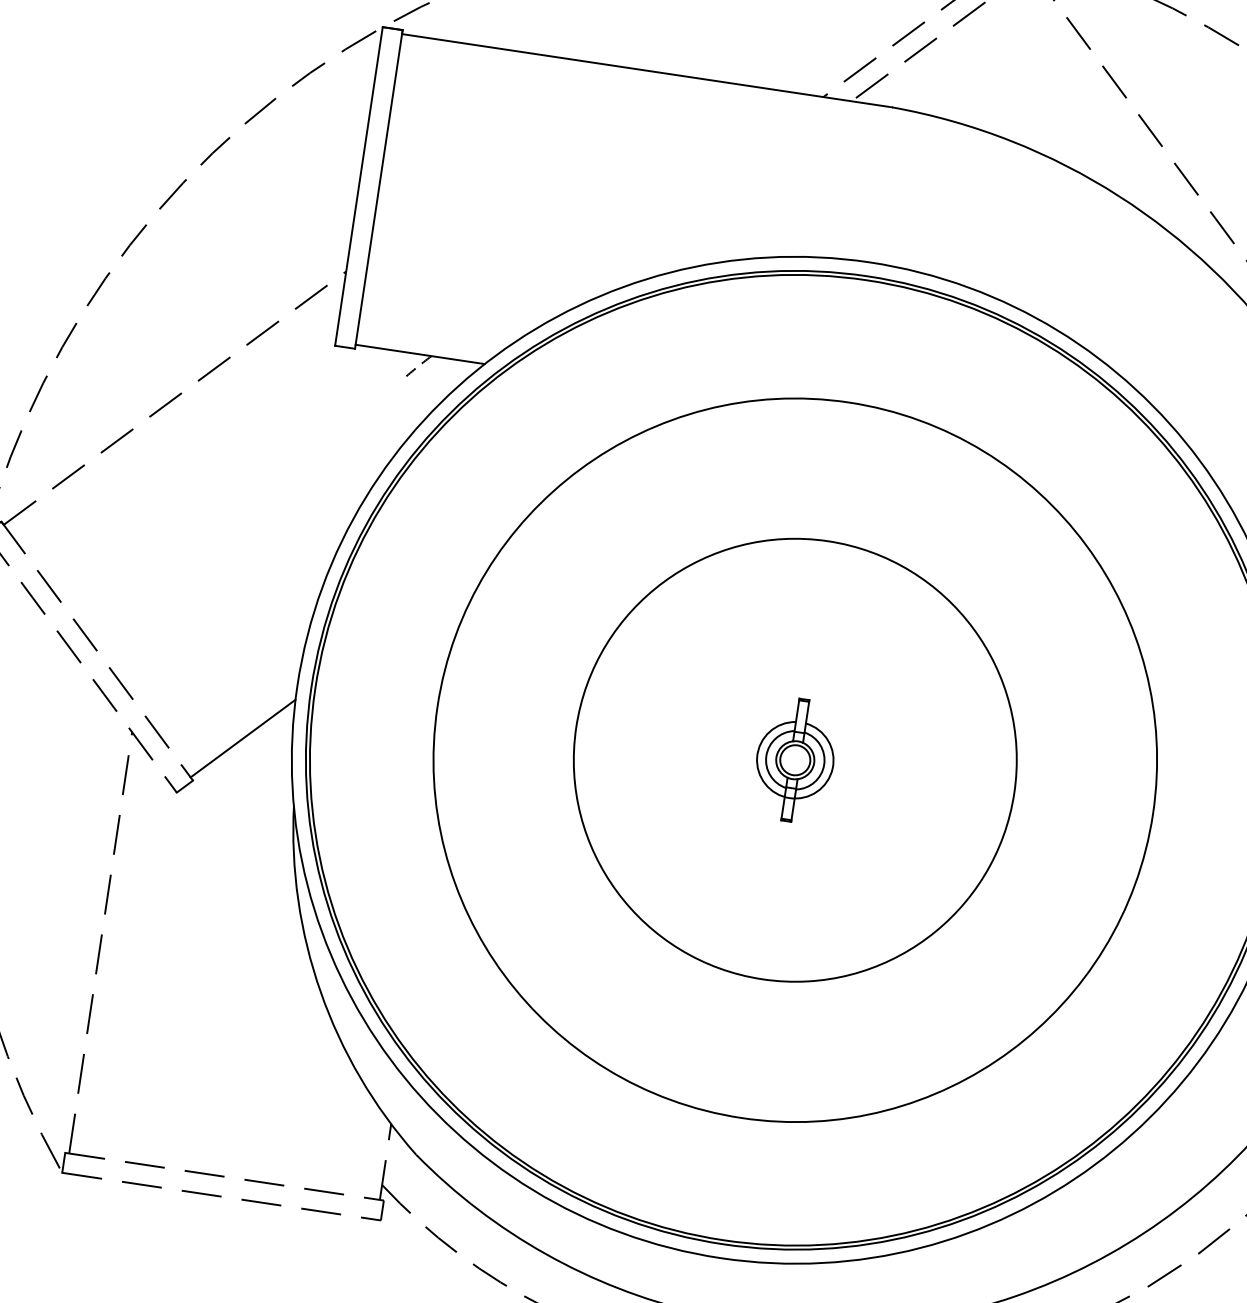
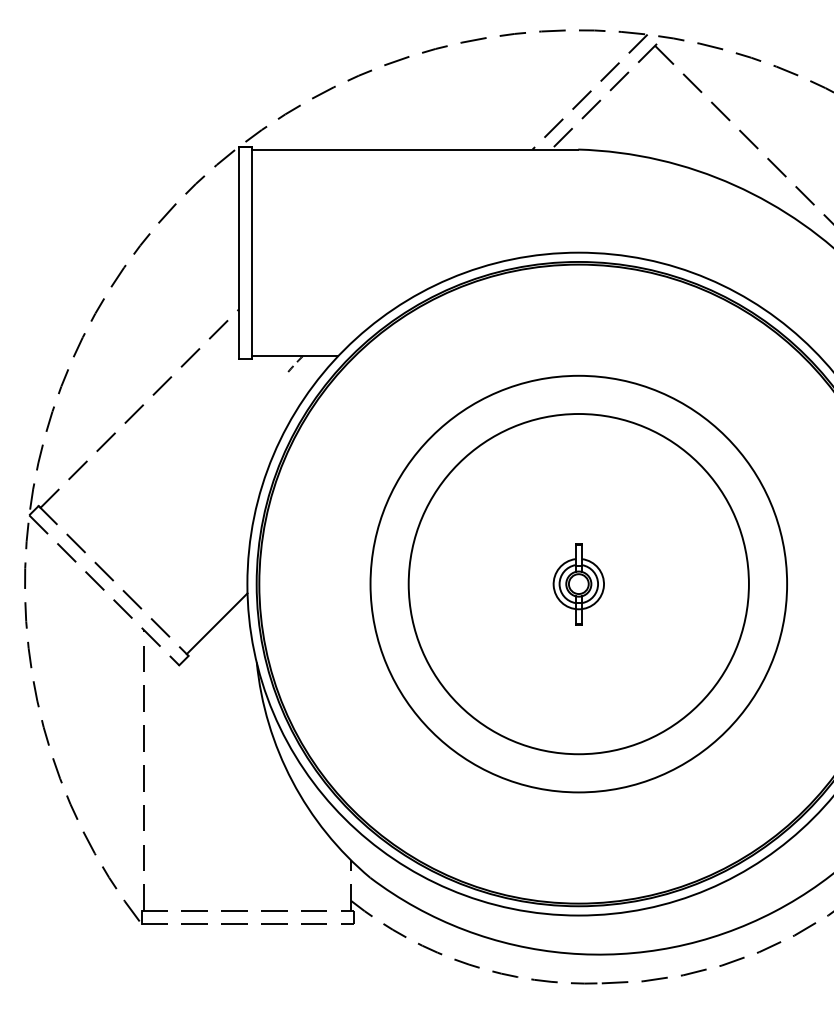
circle: (794, 759) -> (578, 583), size x1.43
circle: (794, 760) -> (578, 584), size x0.71

